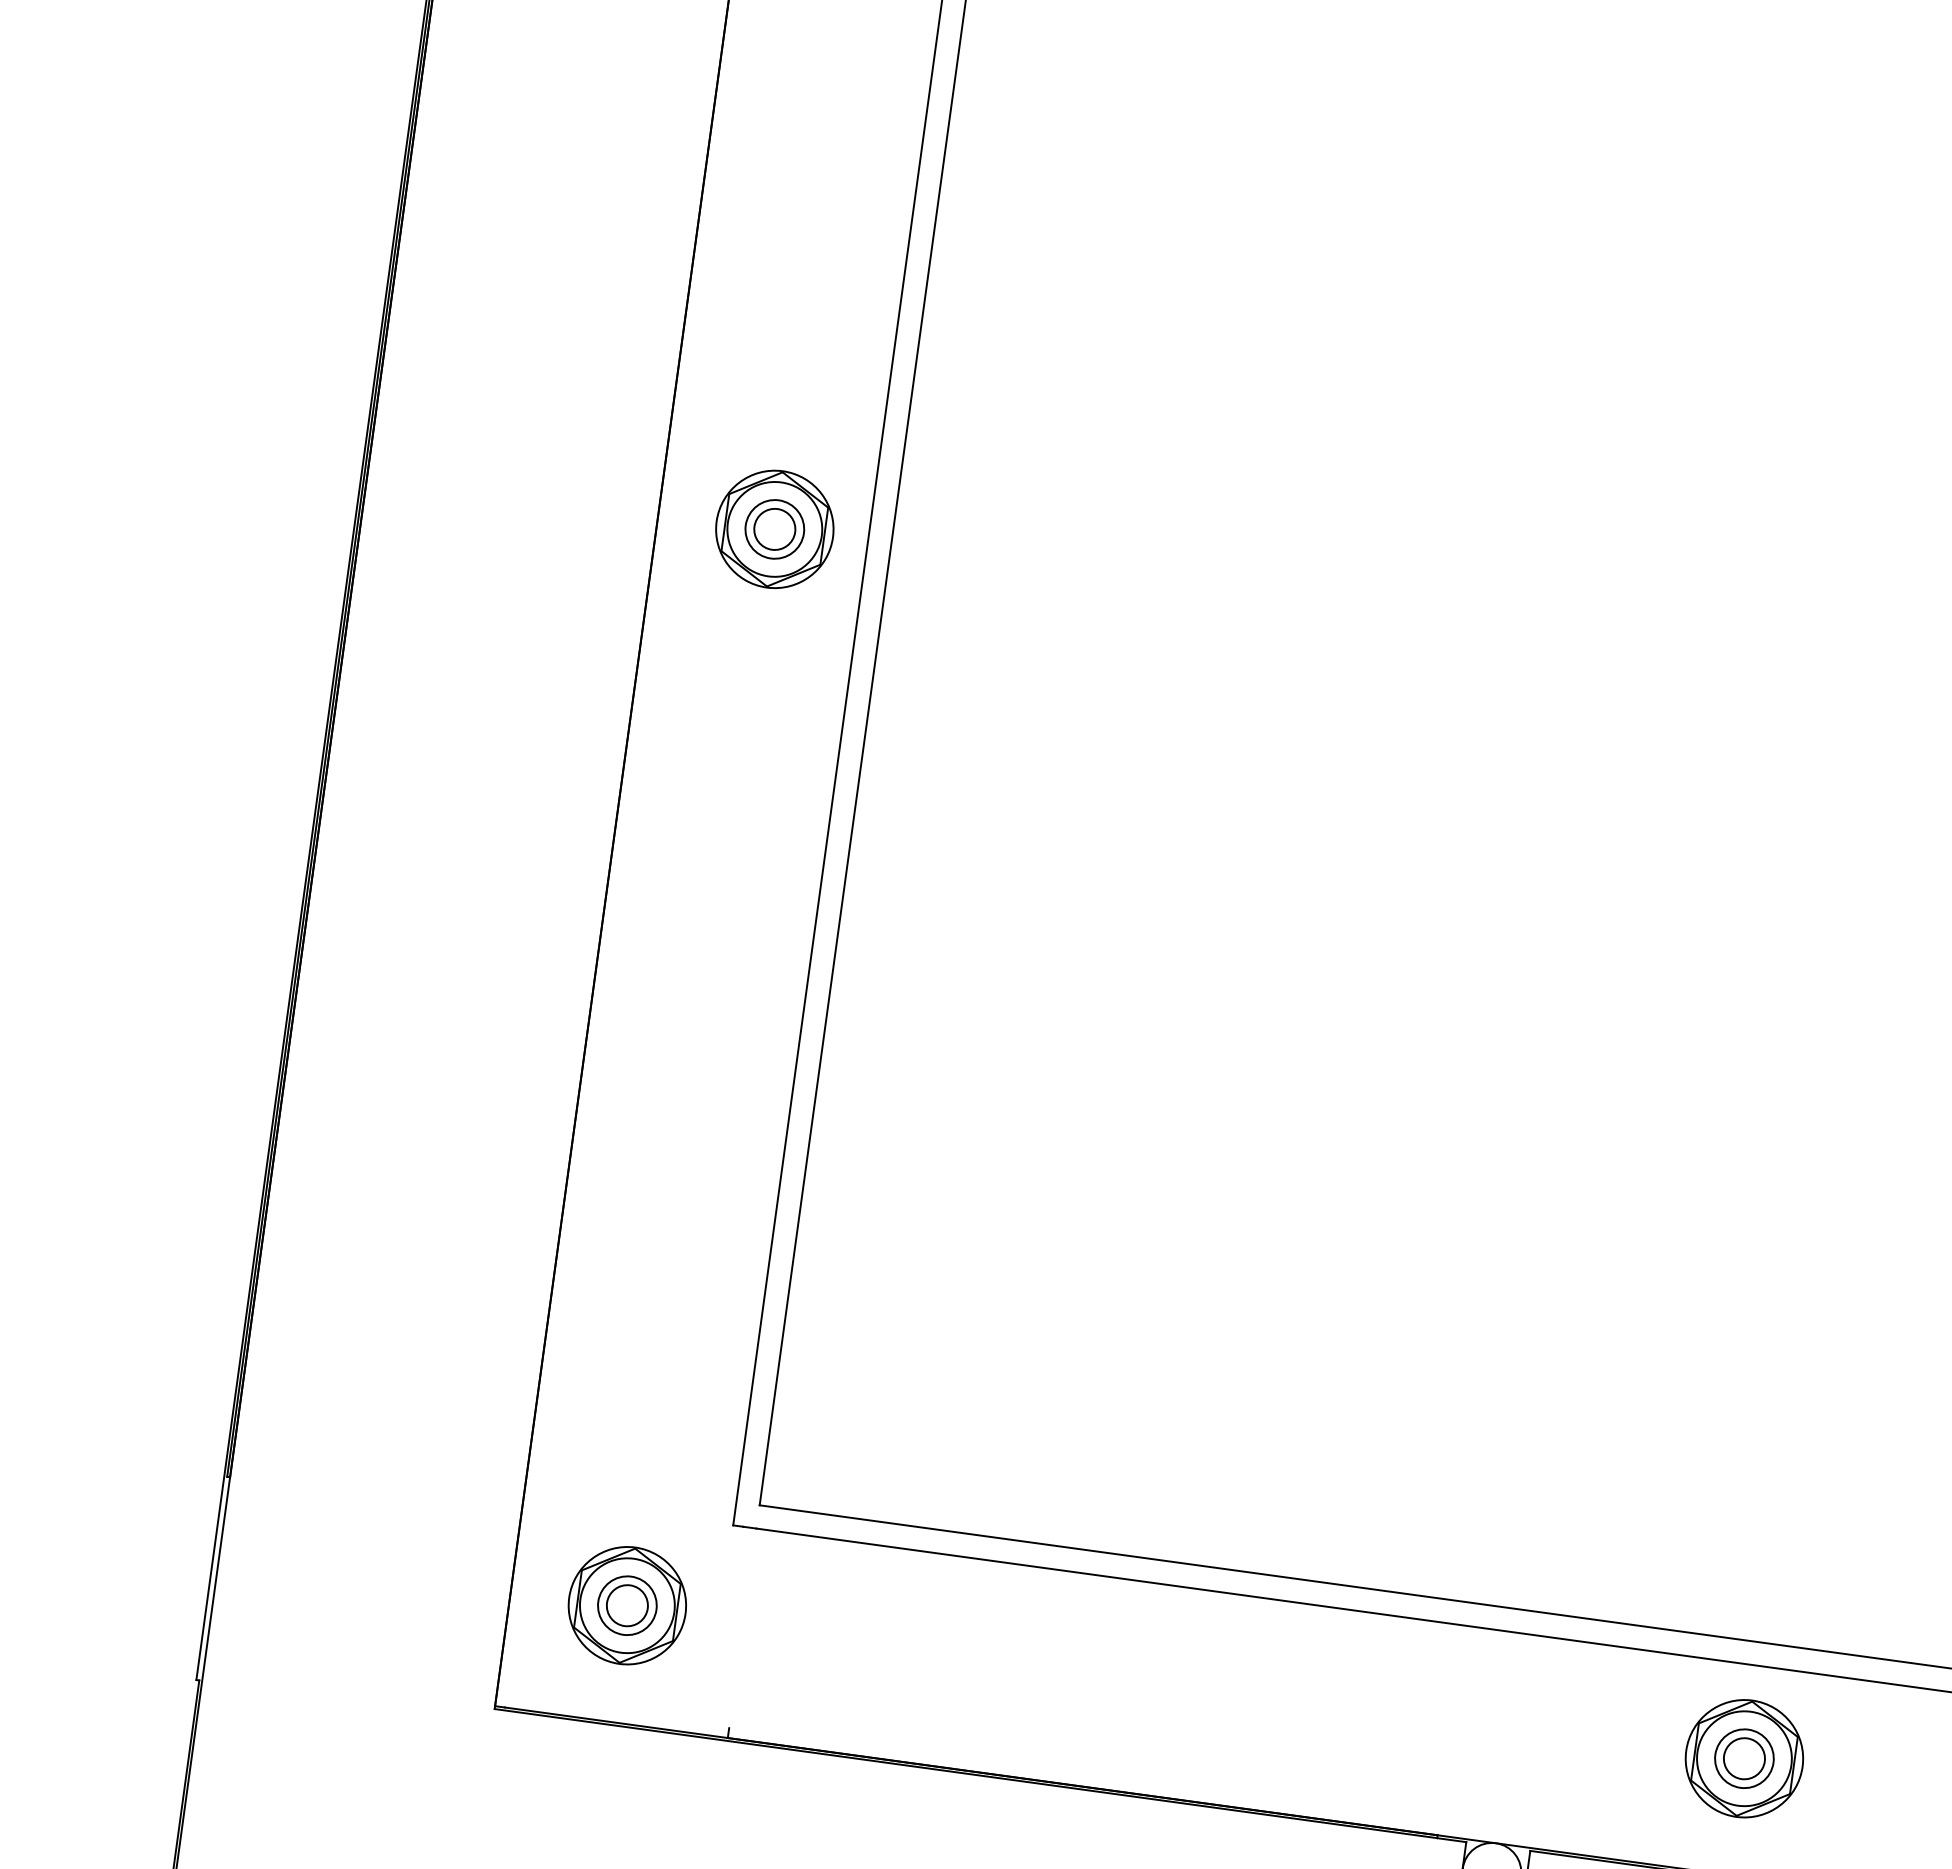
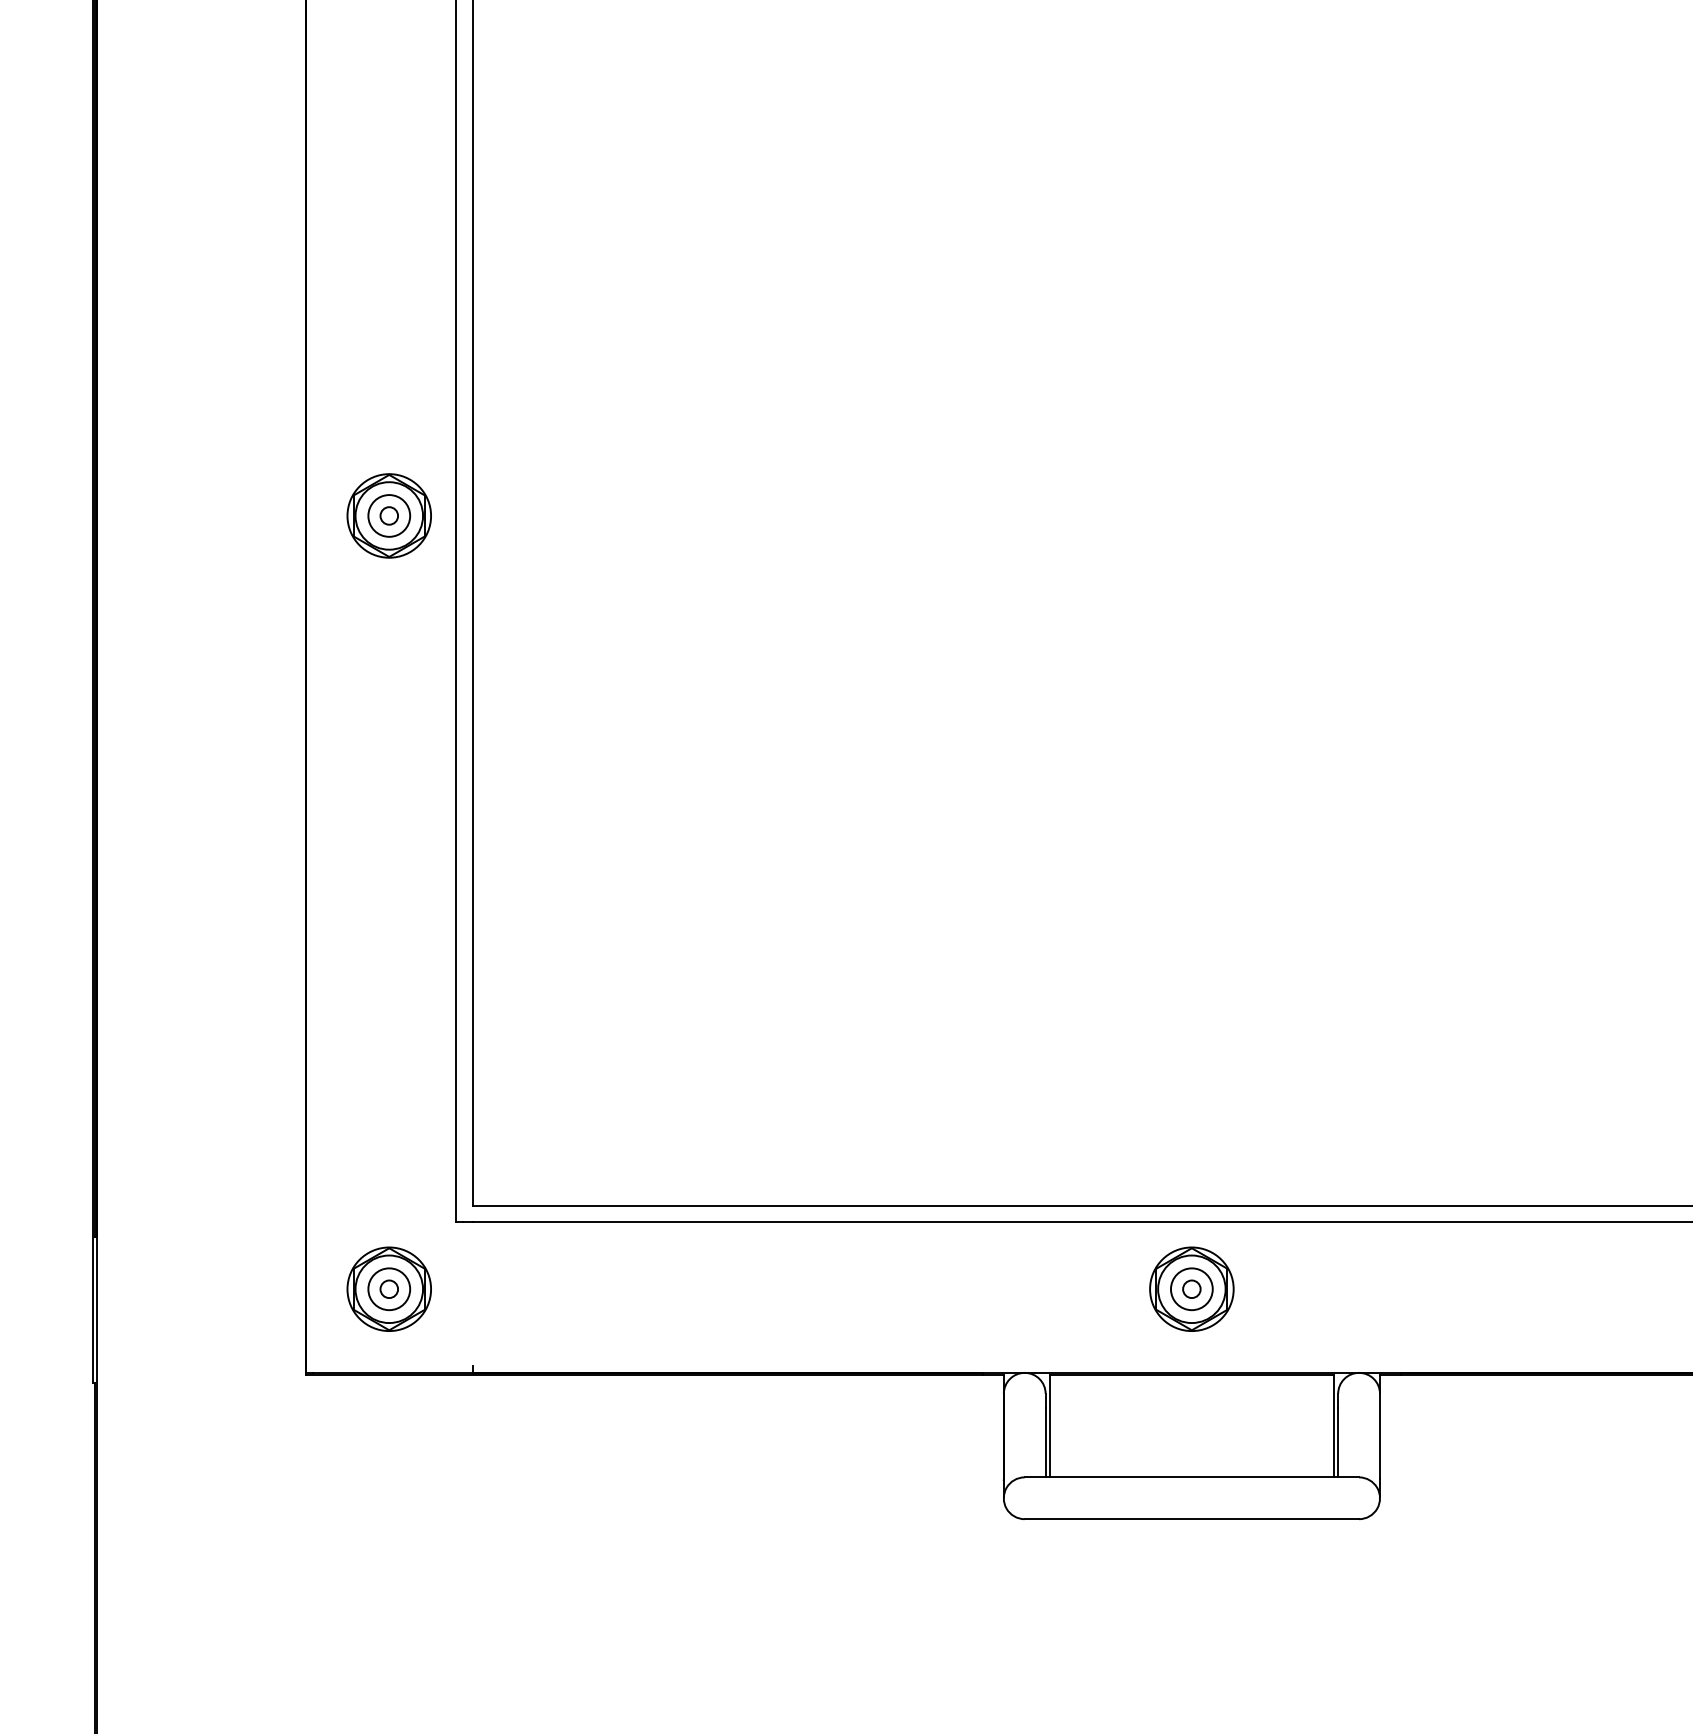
circle: (773, 528) -> (388, 515), size x0.6
circle: (626, 1604) -> (388, 1288), size x0.6
circle: (1744, 1757) -> (1191, 1288), size x0.6

